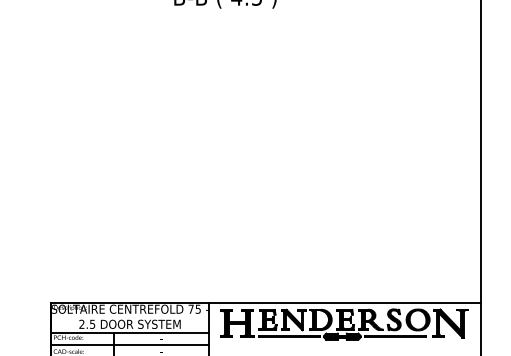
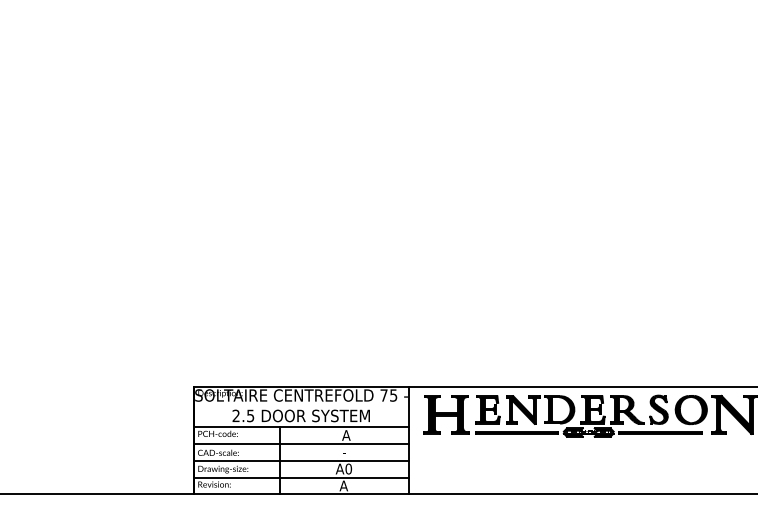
text: (163, 338) -> (346, 435), - -> A

